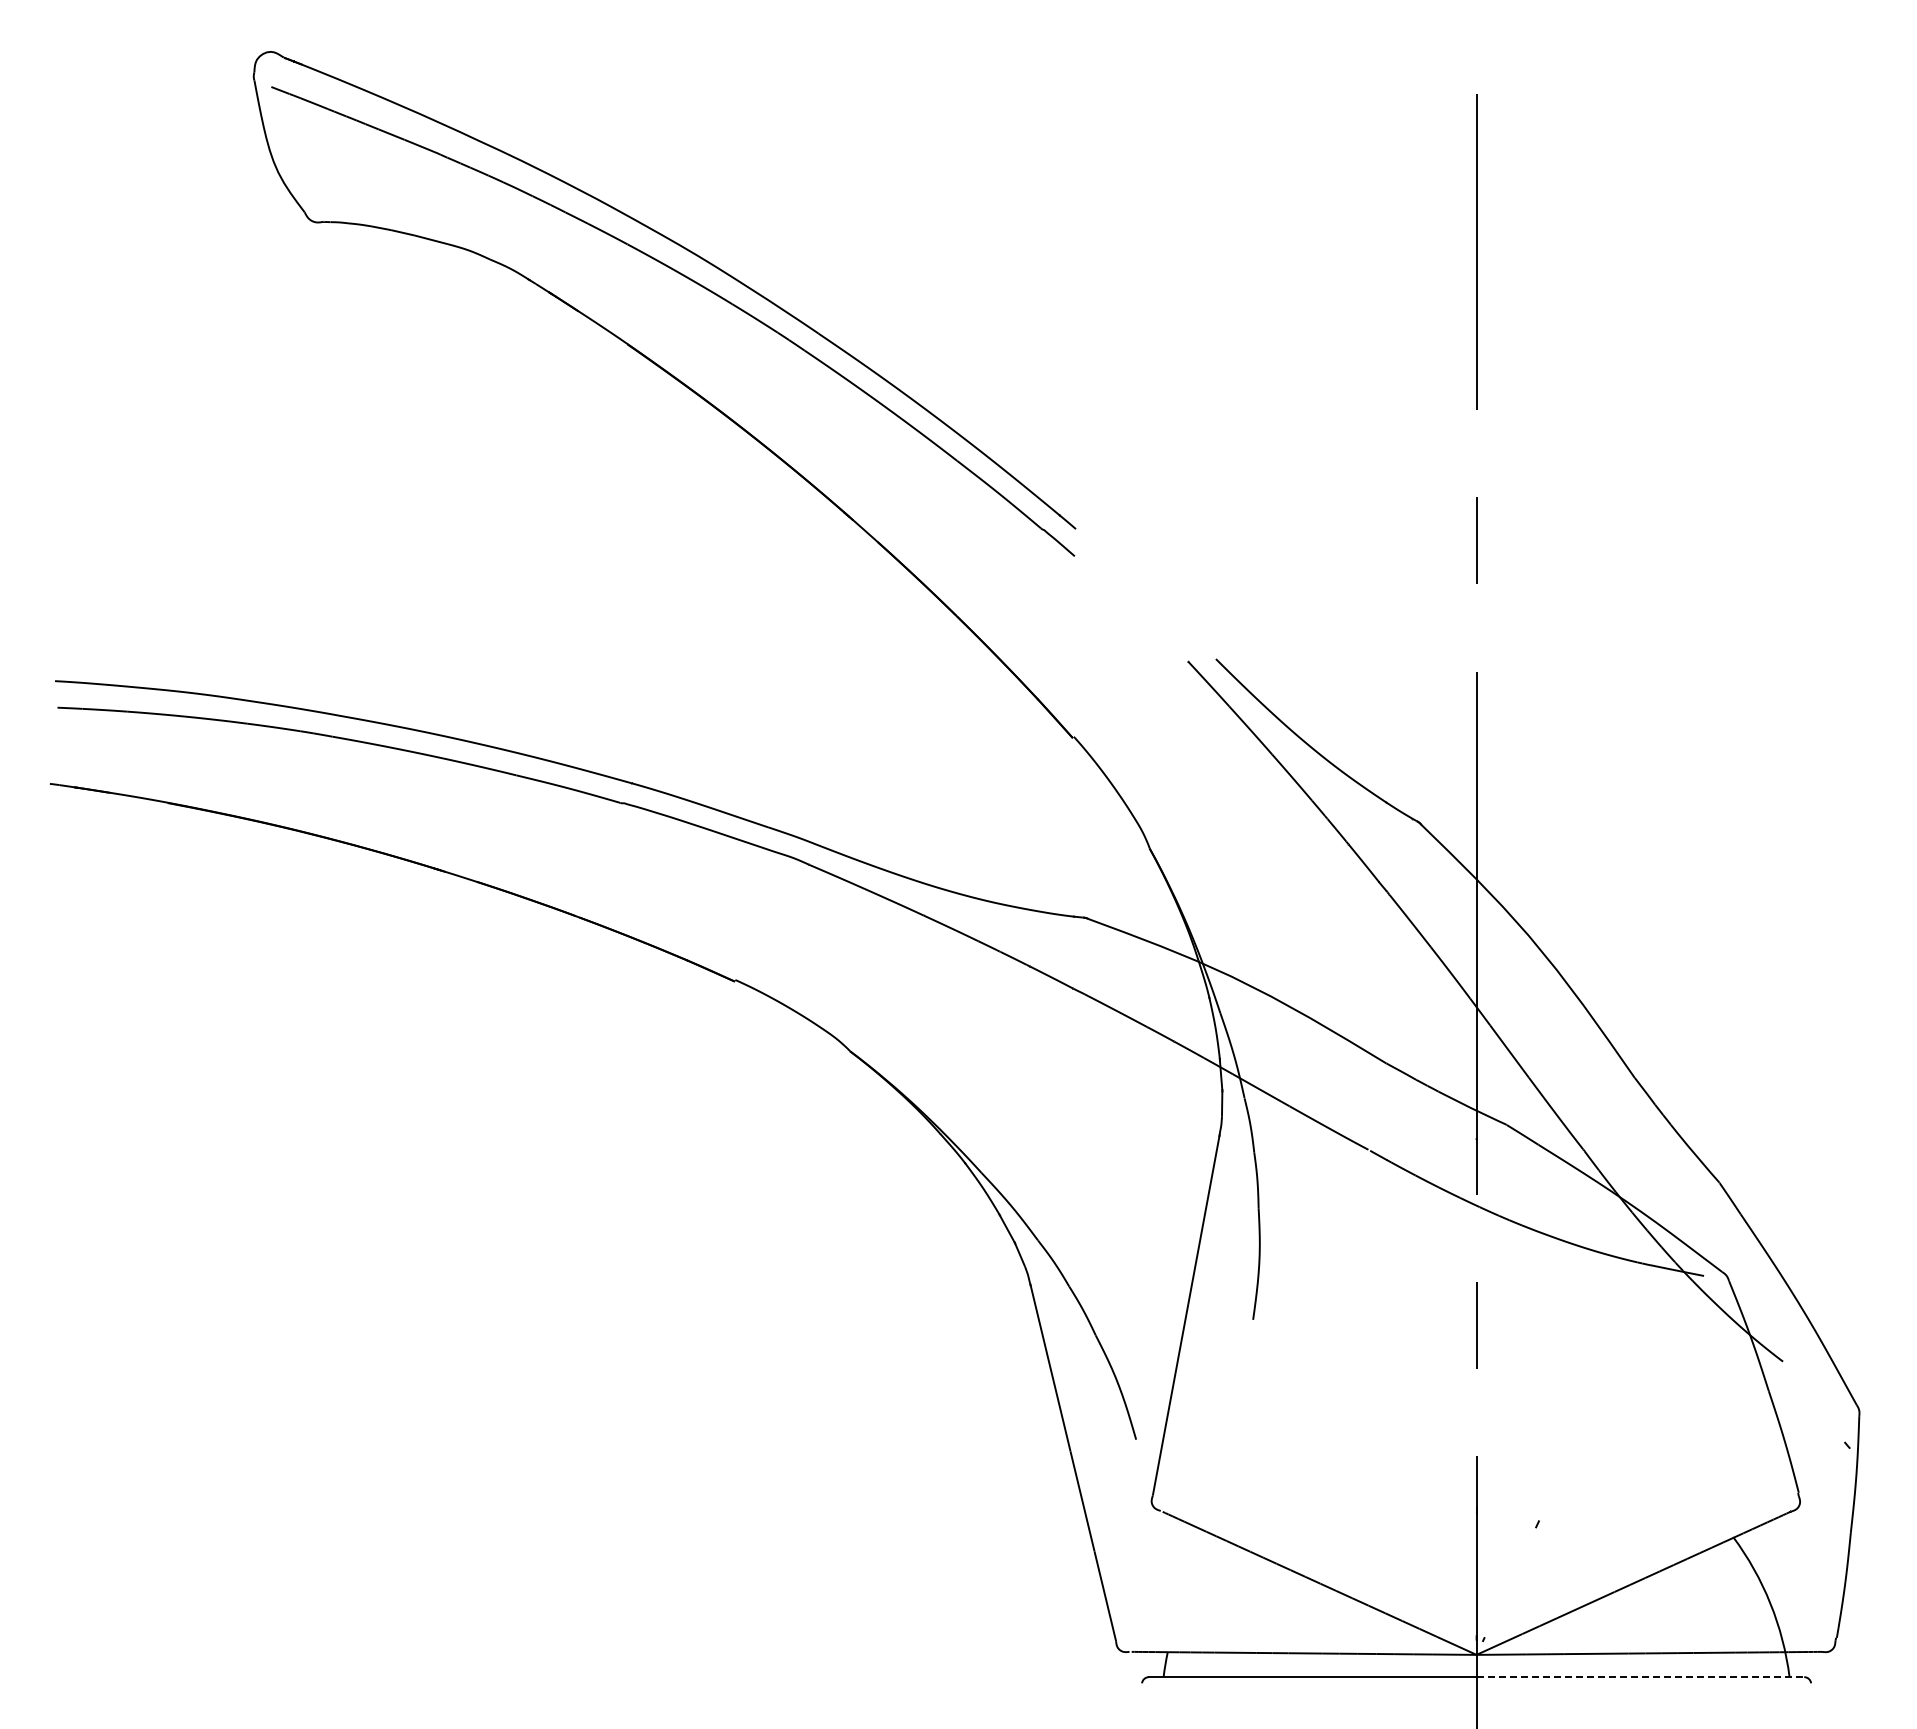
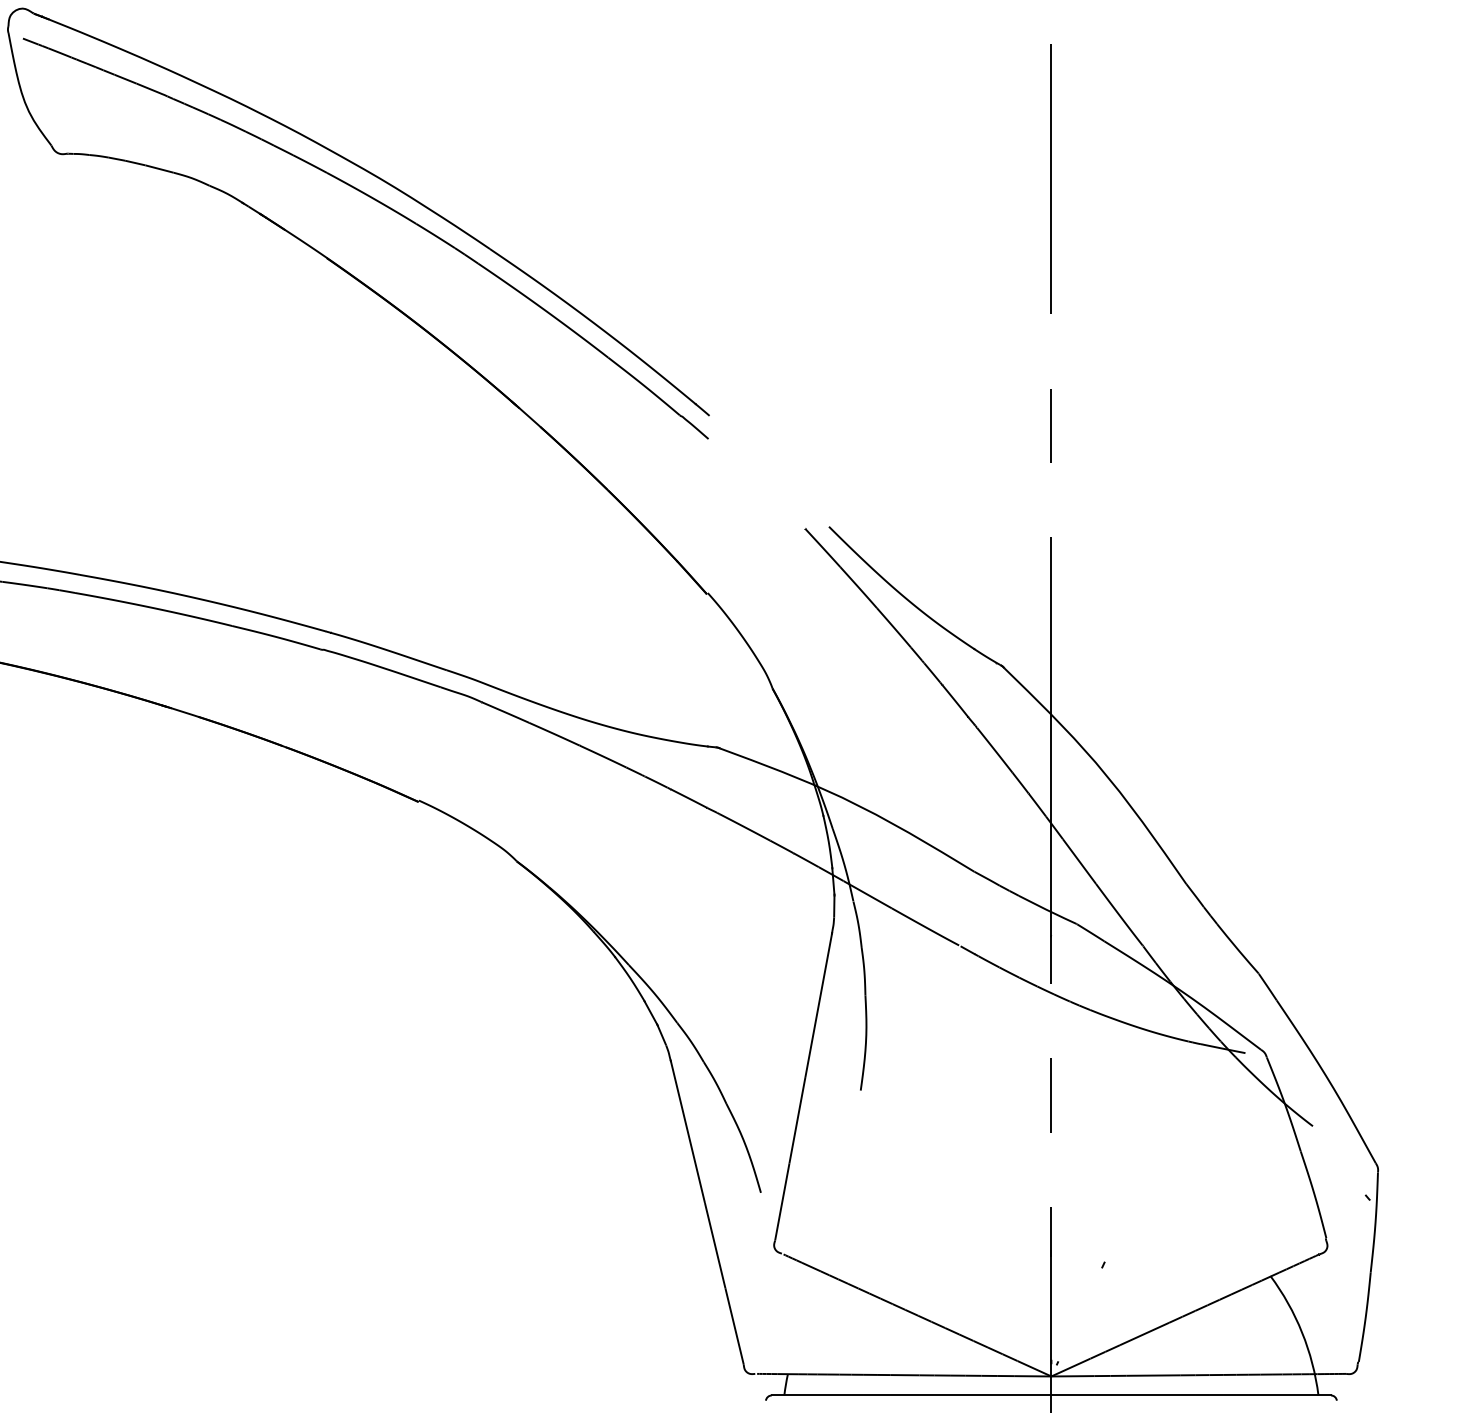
line: (1640, 1677) -> (1191, 1395), dashed -> solid

